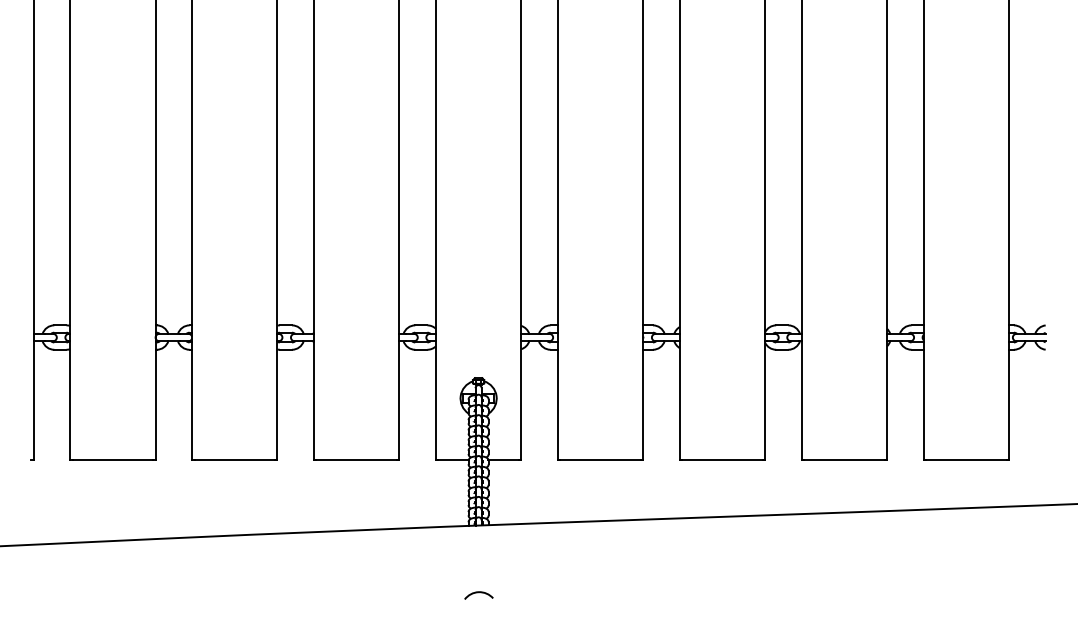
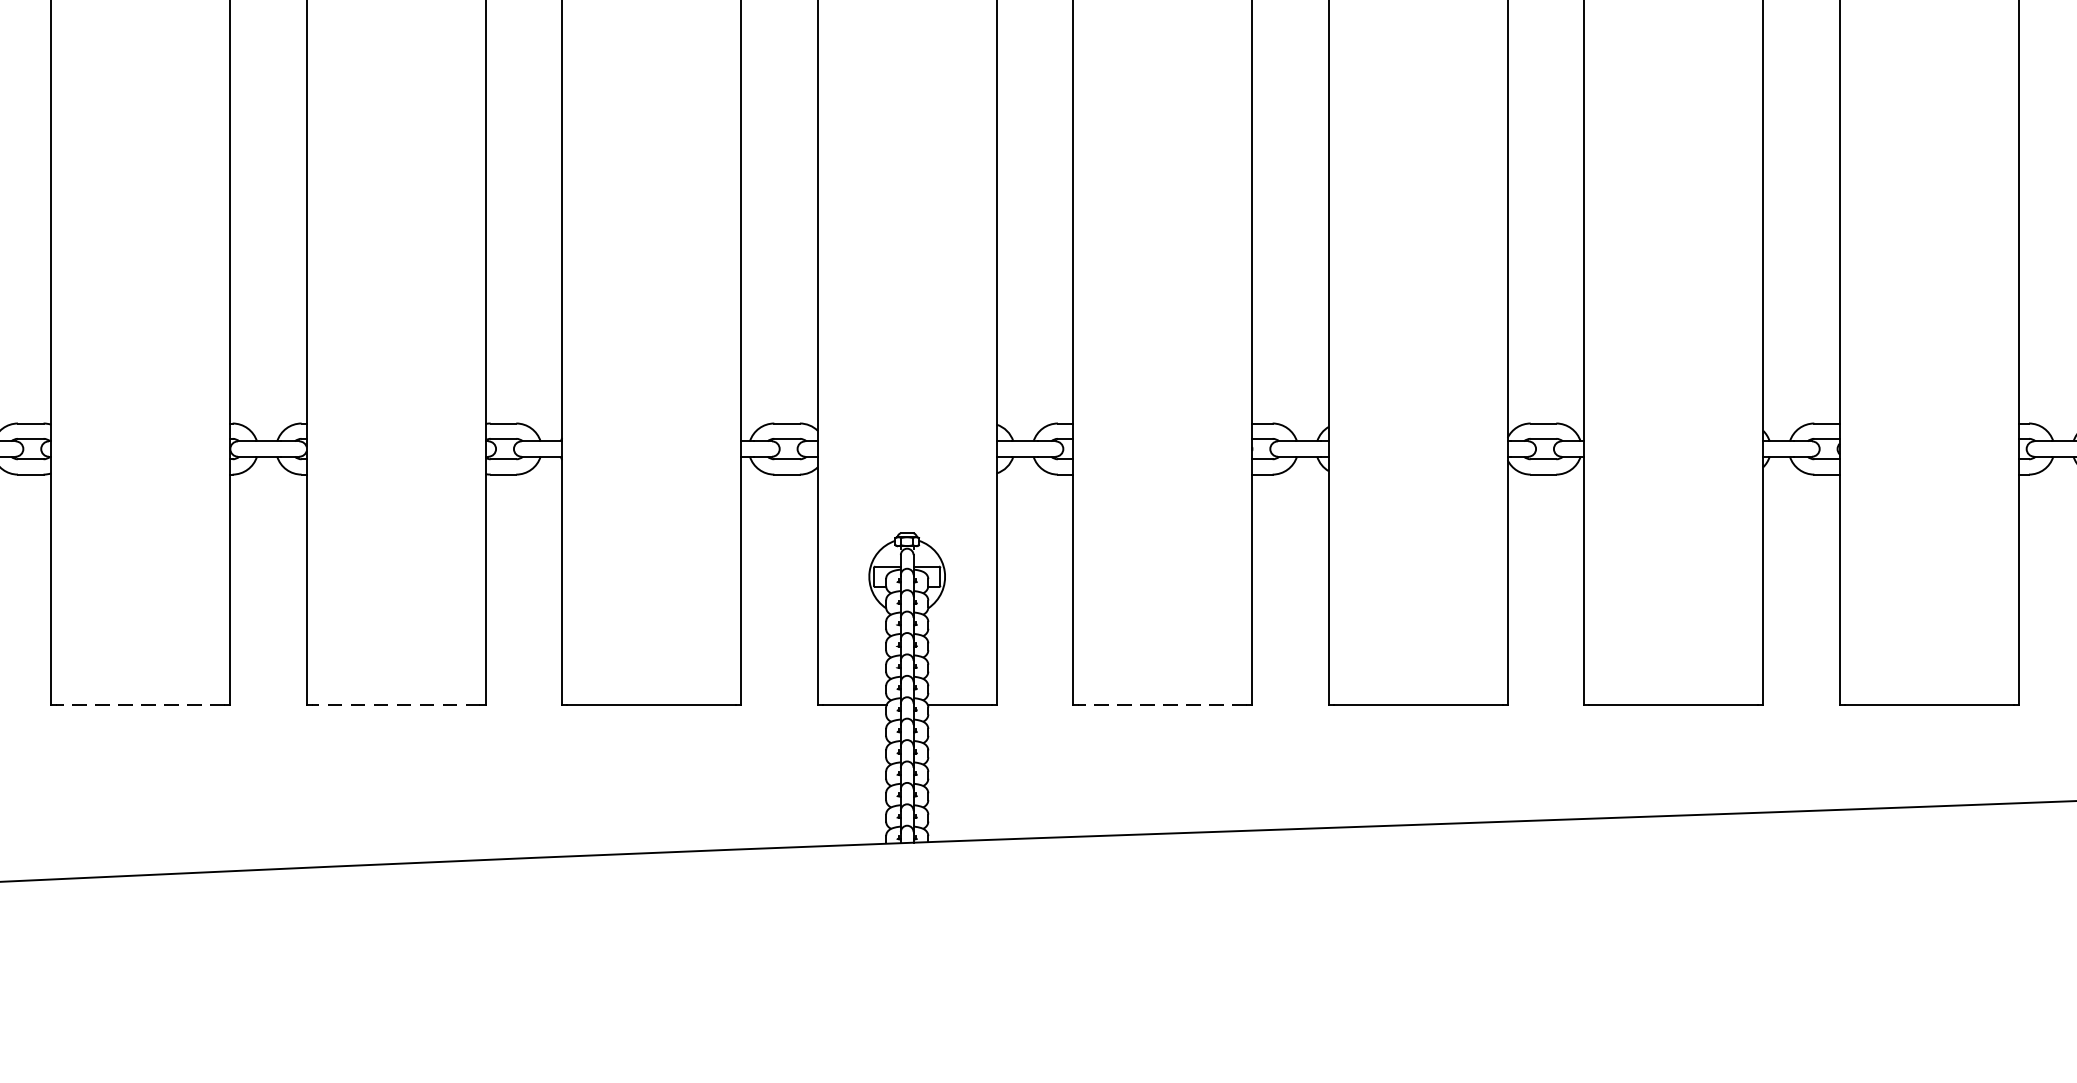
line: (112, 459) -> (139, 704), solid -> dashed
line: (234, 459) -> (395, 704), solid -> dashed
line: (600, 459) -> (1162, 704), solid -> dashed
arc: (478, 593) -> (906, 985), removed

